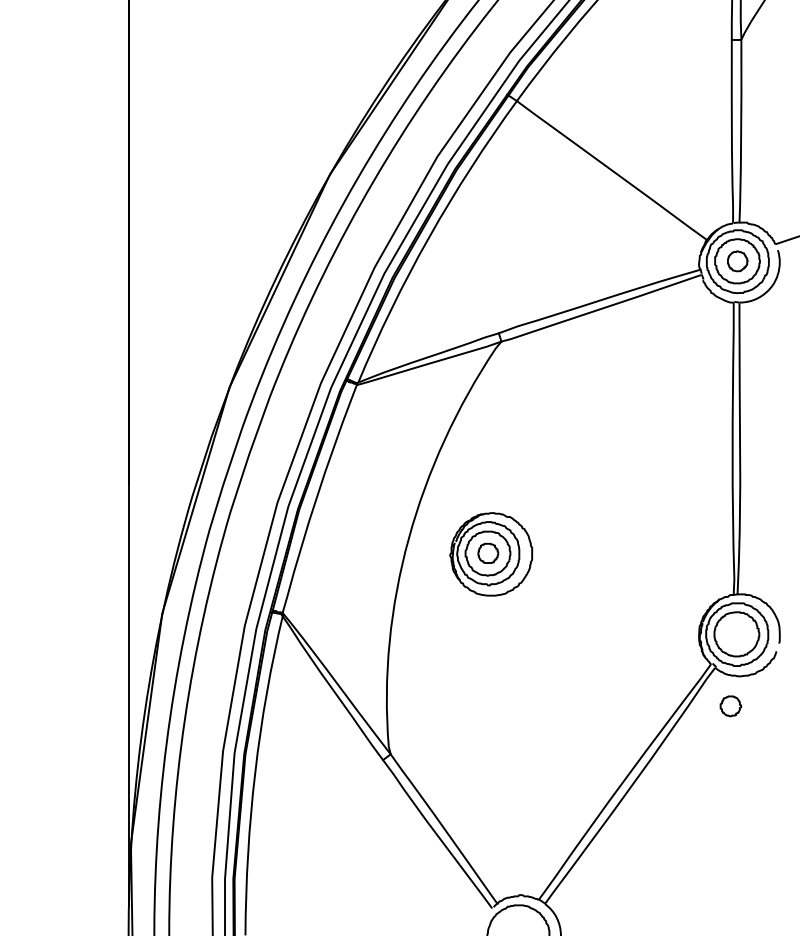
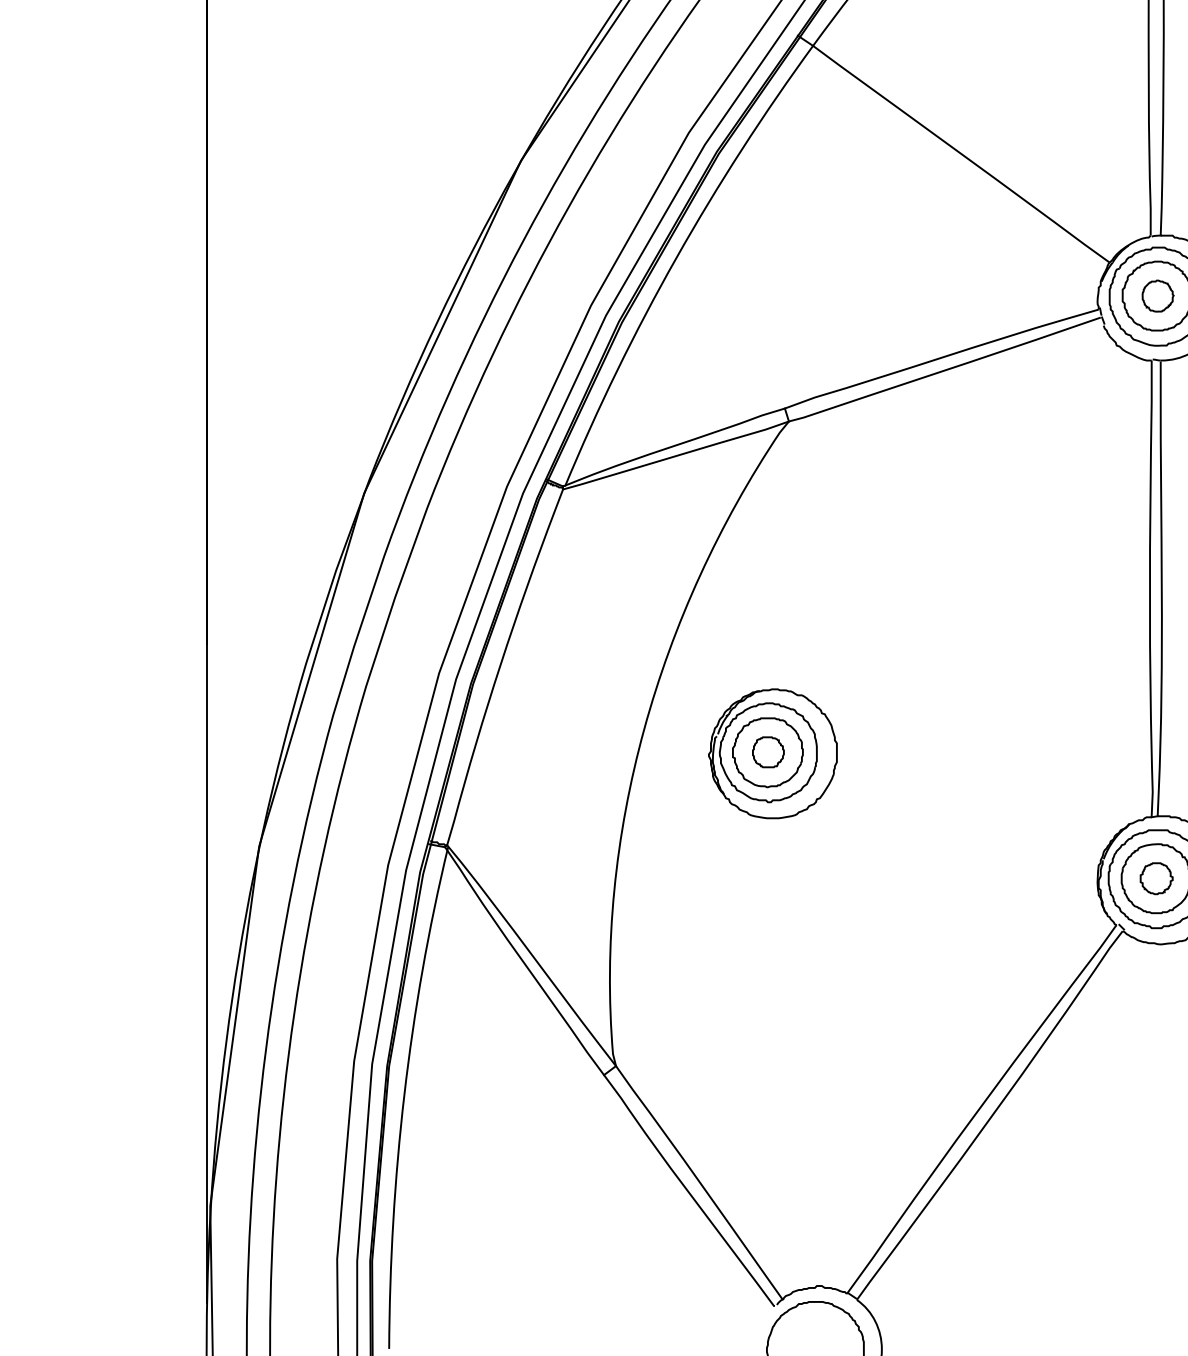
part: (730, 706) -> (1156, 878), moved

